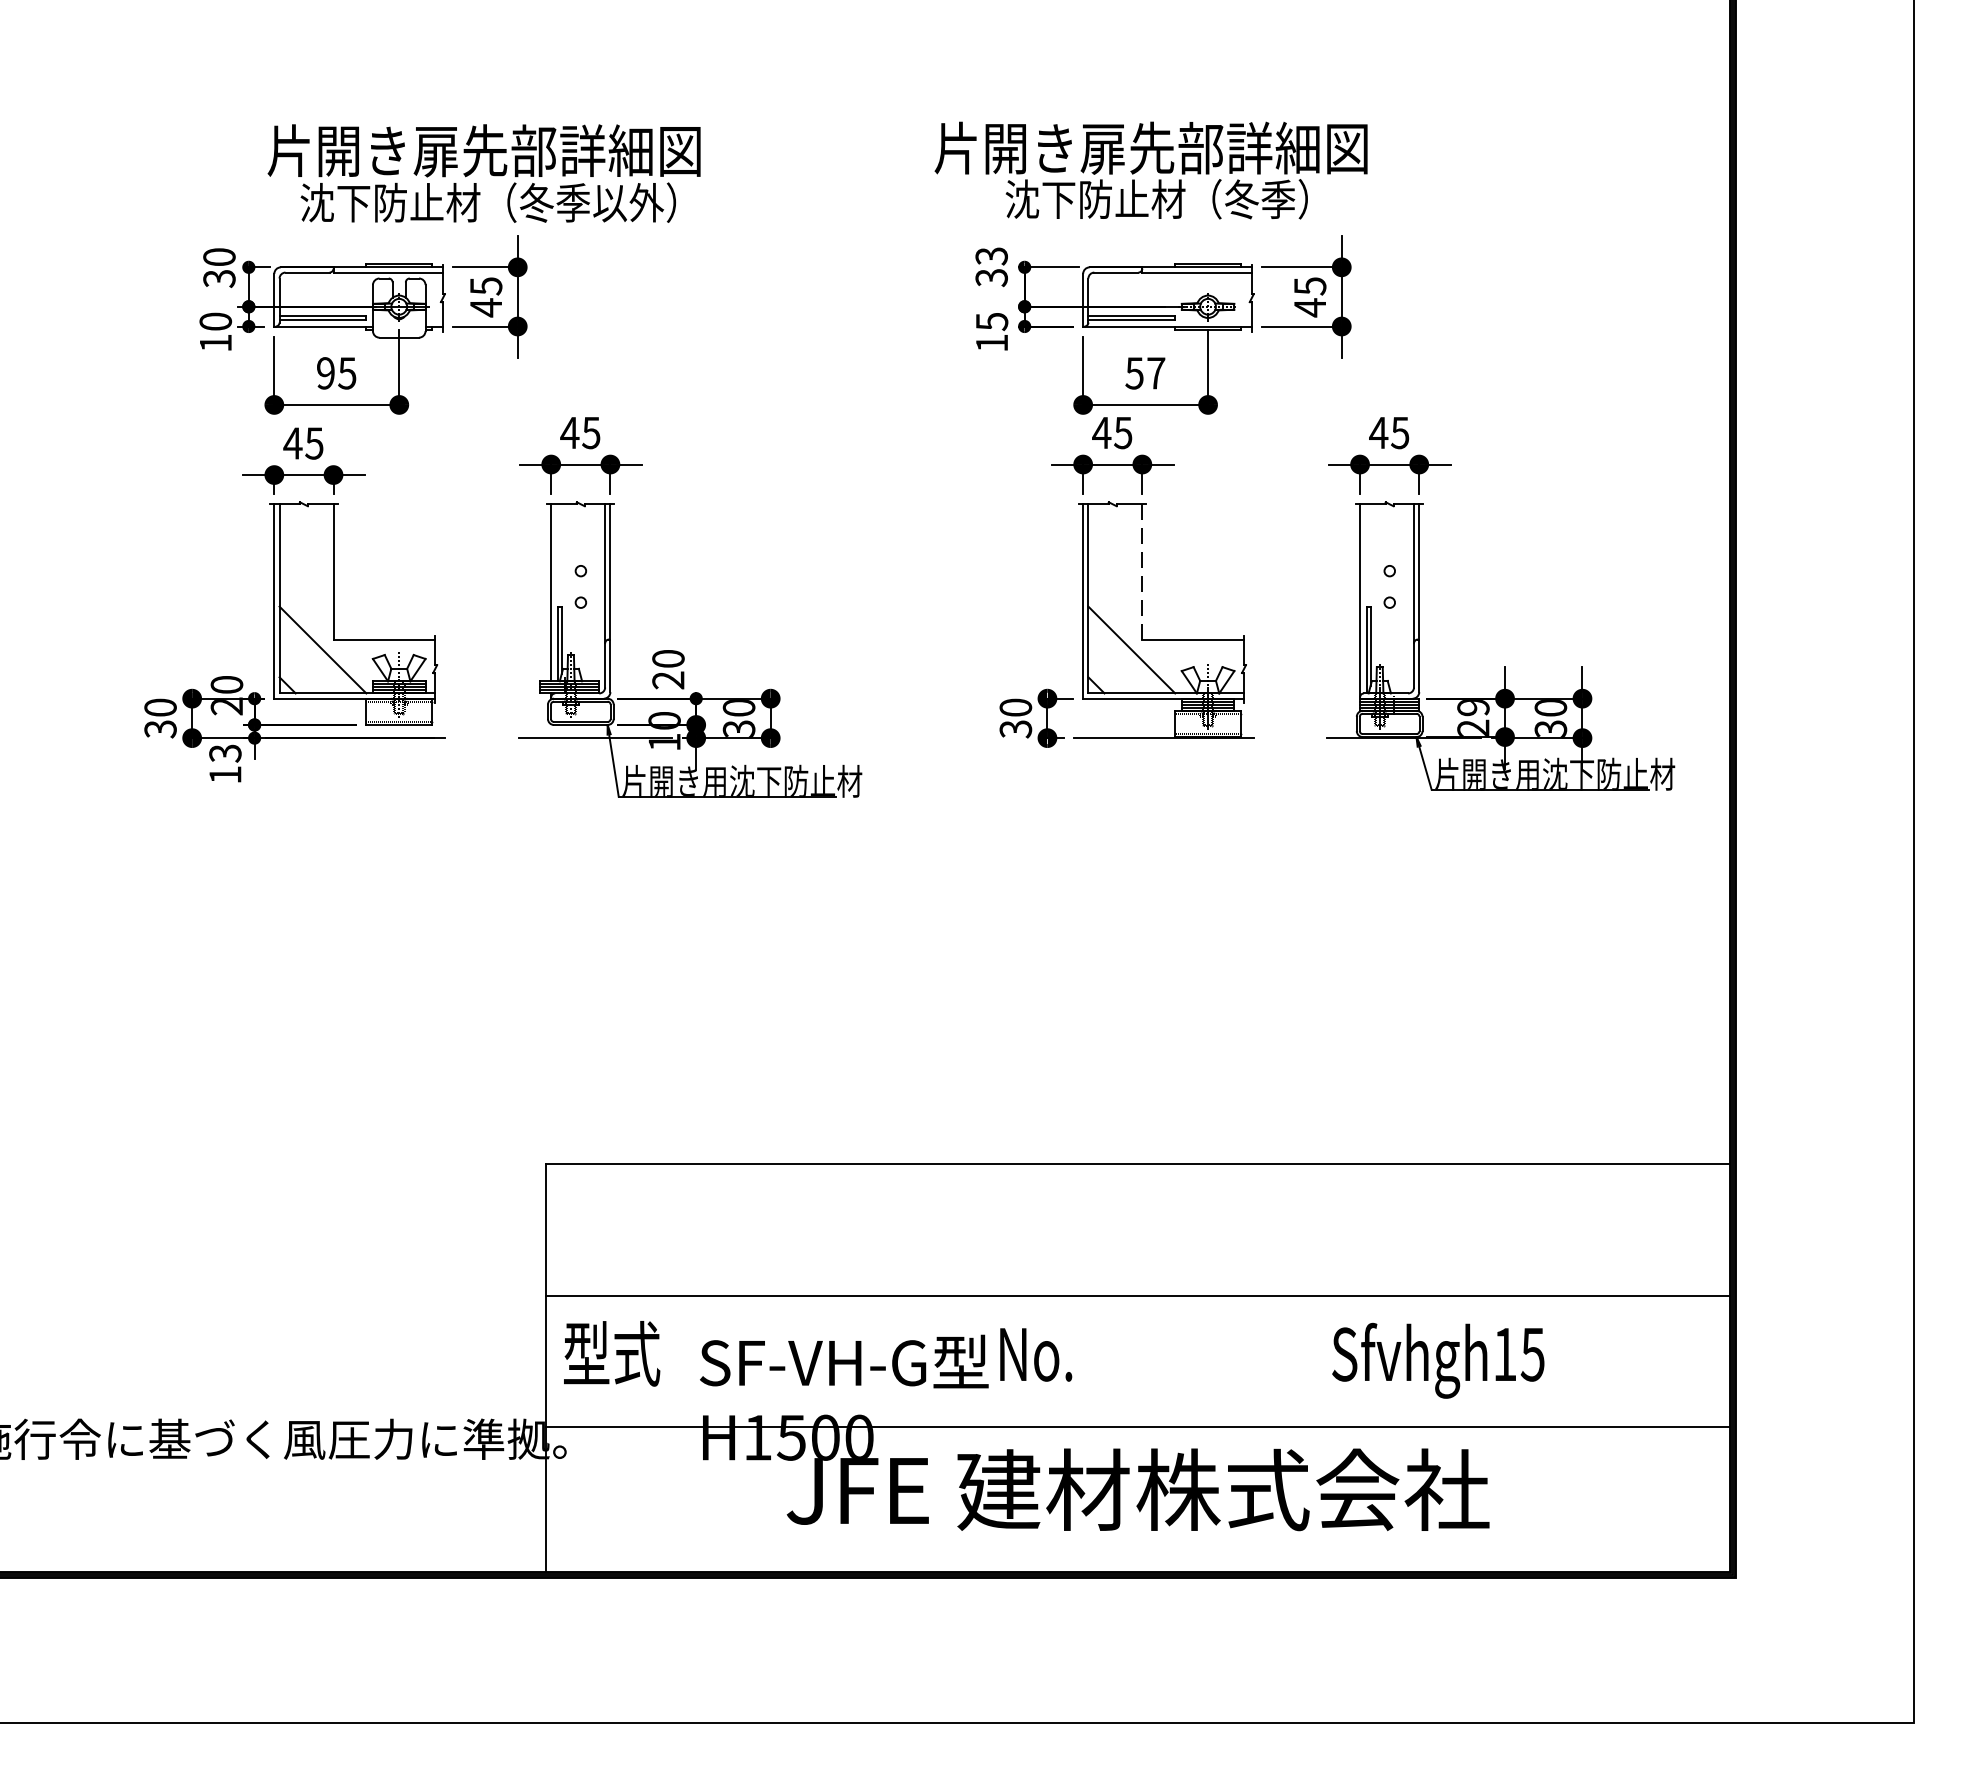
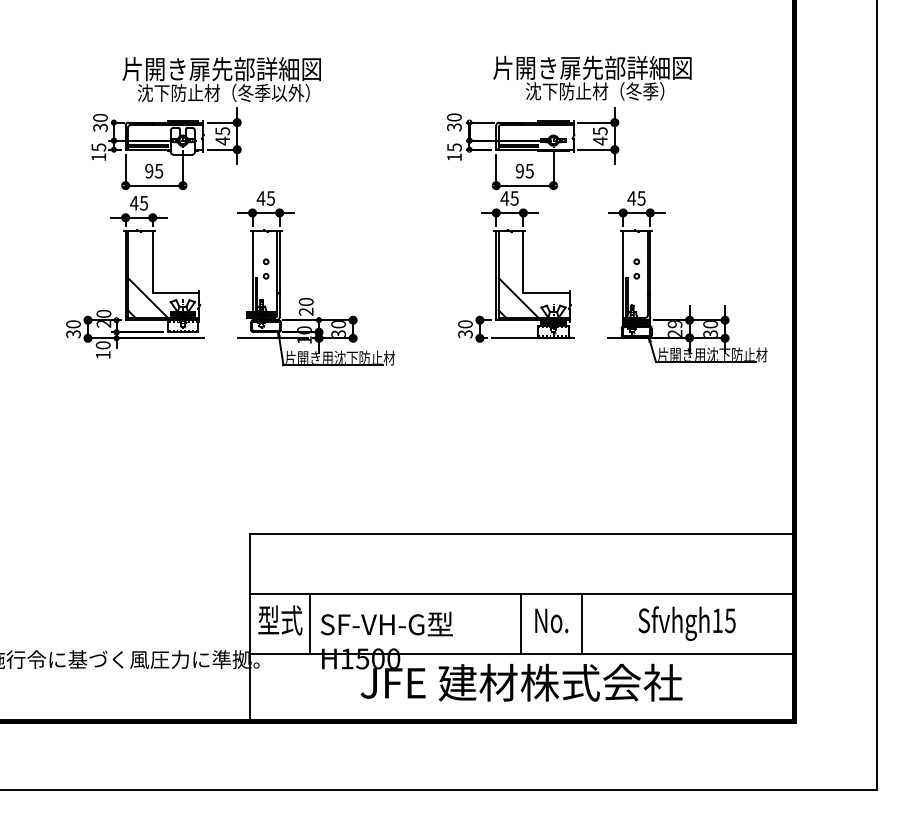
text: (1151, 168) -> (592, 77), moved
text: (991, 256) -> (454, 117), 33 -> 30
text: (215, 321) -> (98, 147), 10 -> 15
text: (1144, 371) -> (524, 170), 57 -> 95
line: (1142, 572) -> (523, 262), dashed -> solid
text: (225, 753) -> (103, 345), 13 -> 10
text: (1035, 1353) -> (551, 620), moved
line: (677, 1360) -> (310, 623), added
line: (1138, 1360) -> (521, 623), added
line: (1269, 1360) -> (581, 623), added
text: (1437, 1360) -> (686, 623), moved

